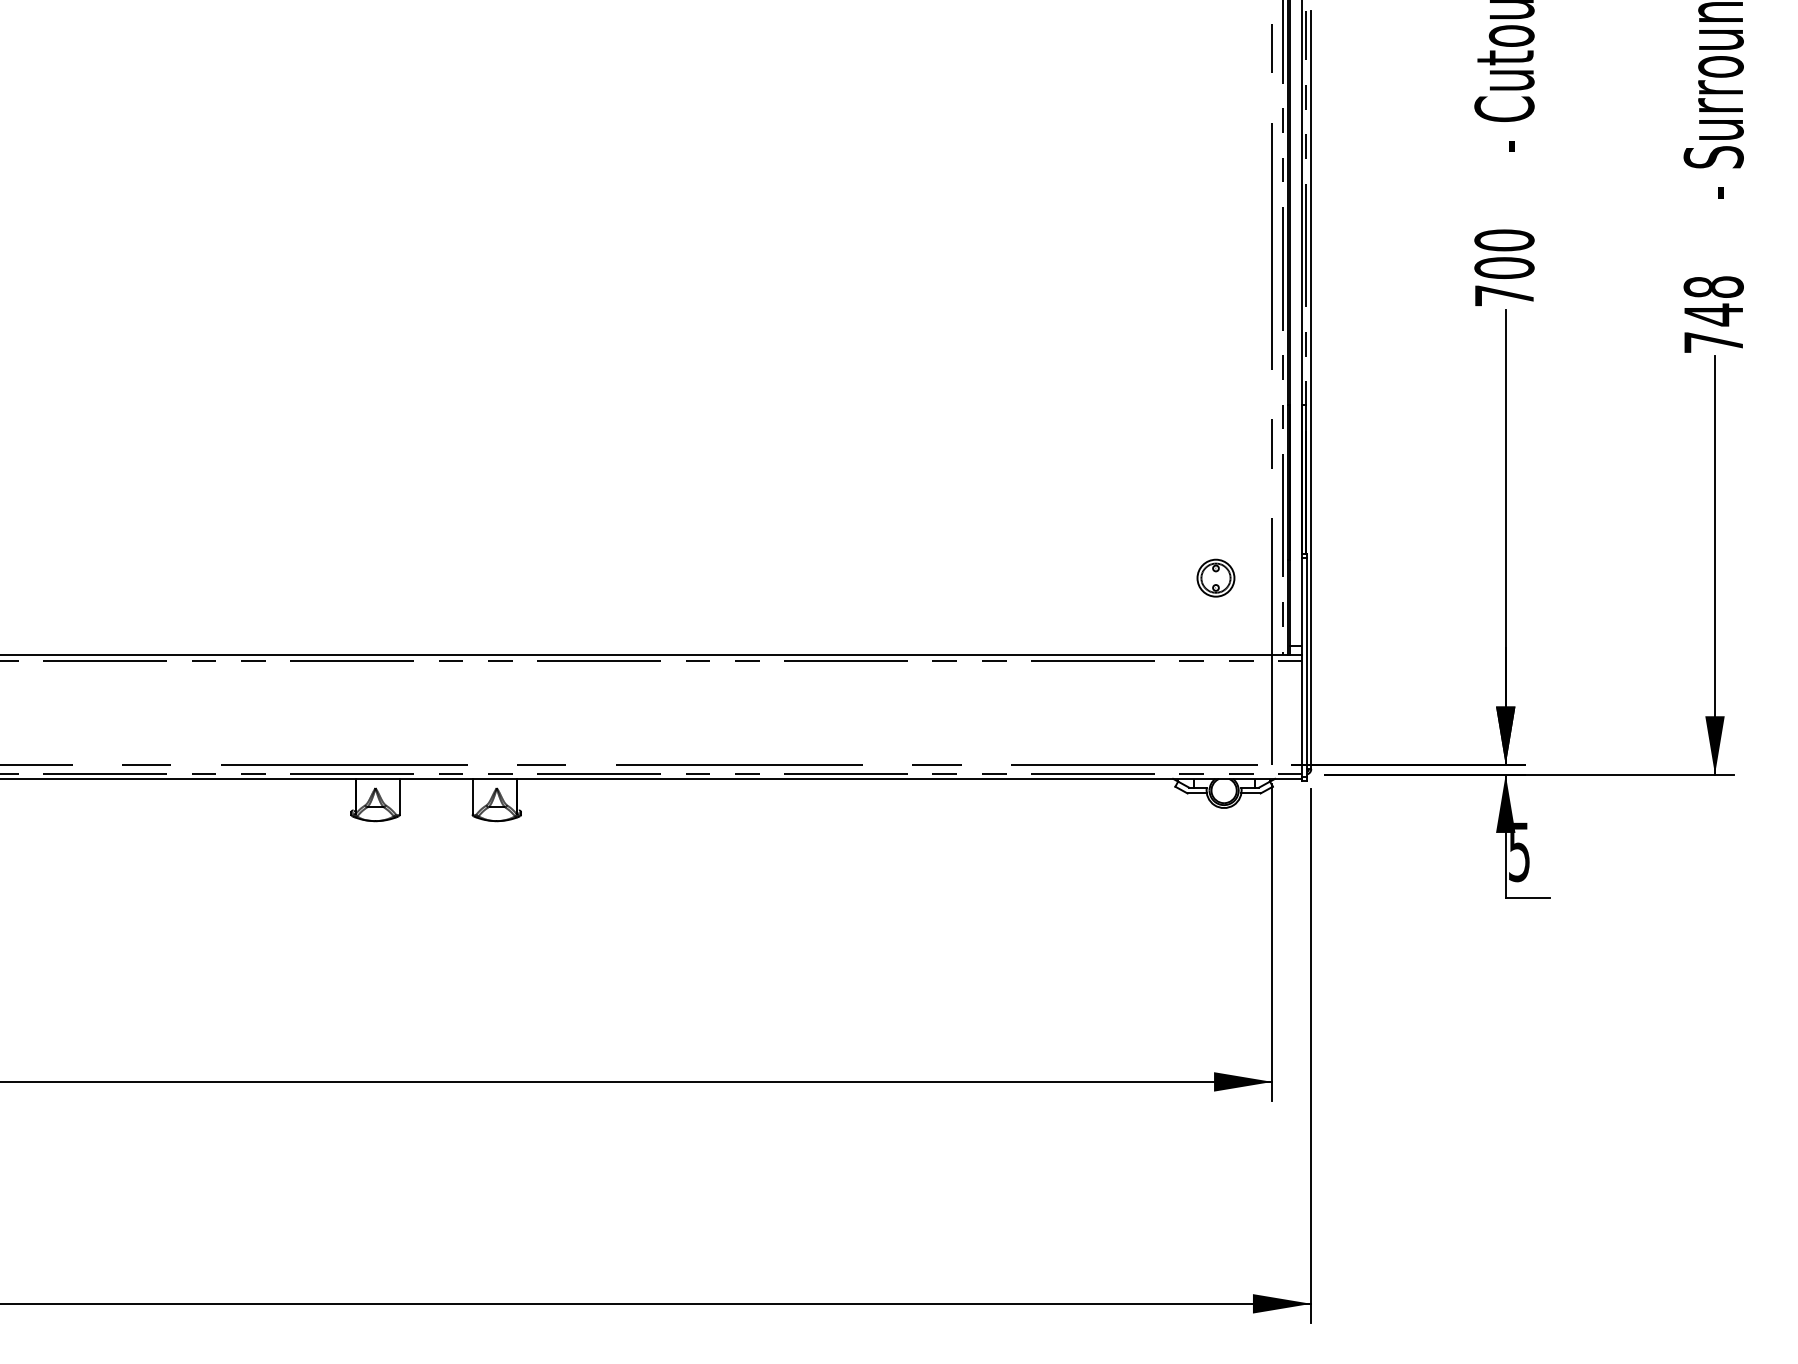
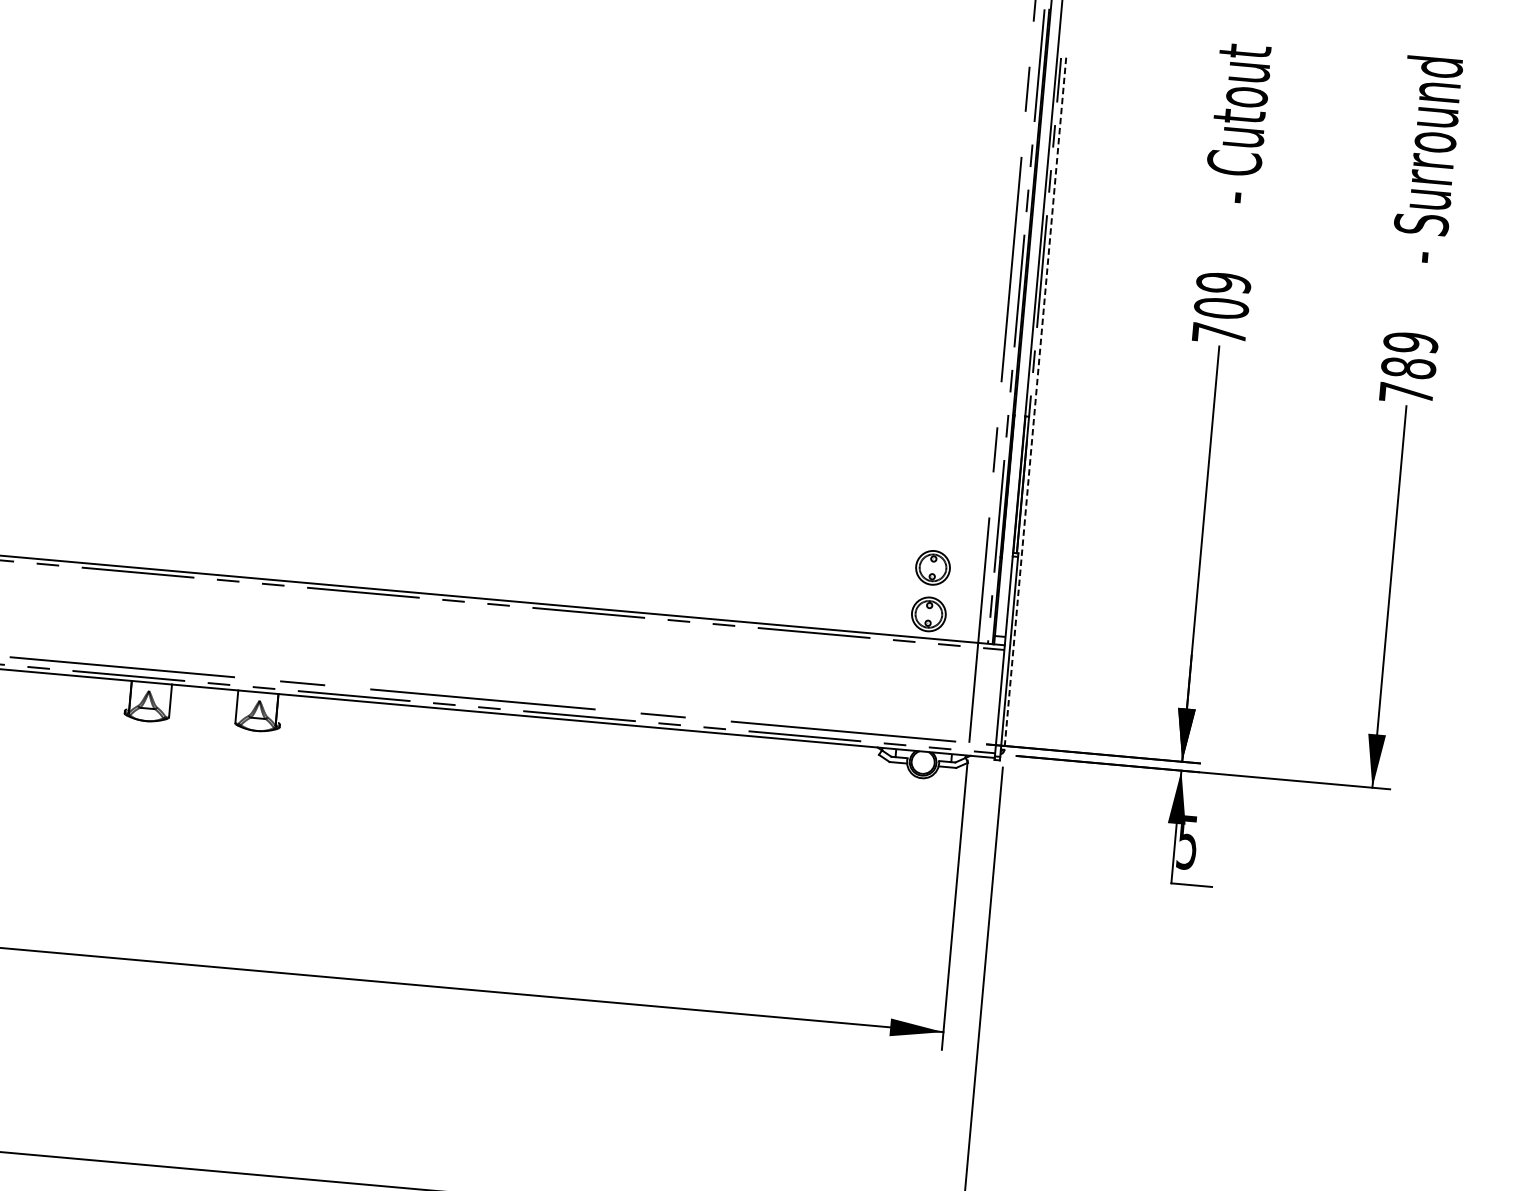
text: (1504, 240) -> (1223, 283), 700 -> 709
text: (1713, 301) -> (1409, 355), 748 -> 789
line: (1311, 390) -> (1035, 404), solid -> dashed
part: (1215, 628) -> (928, 613), added

